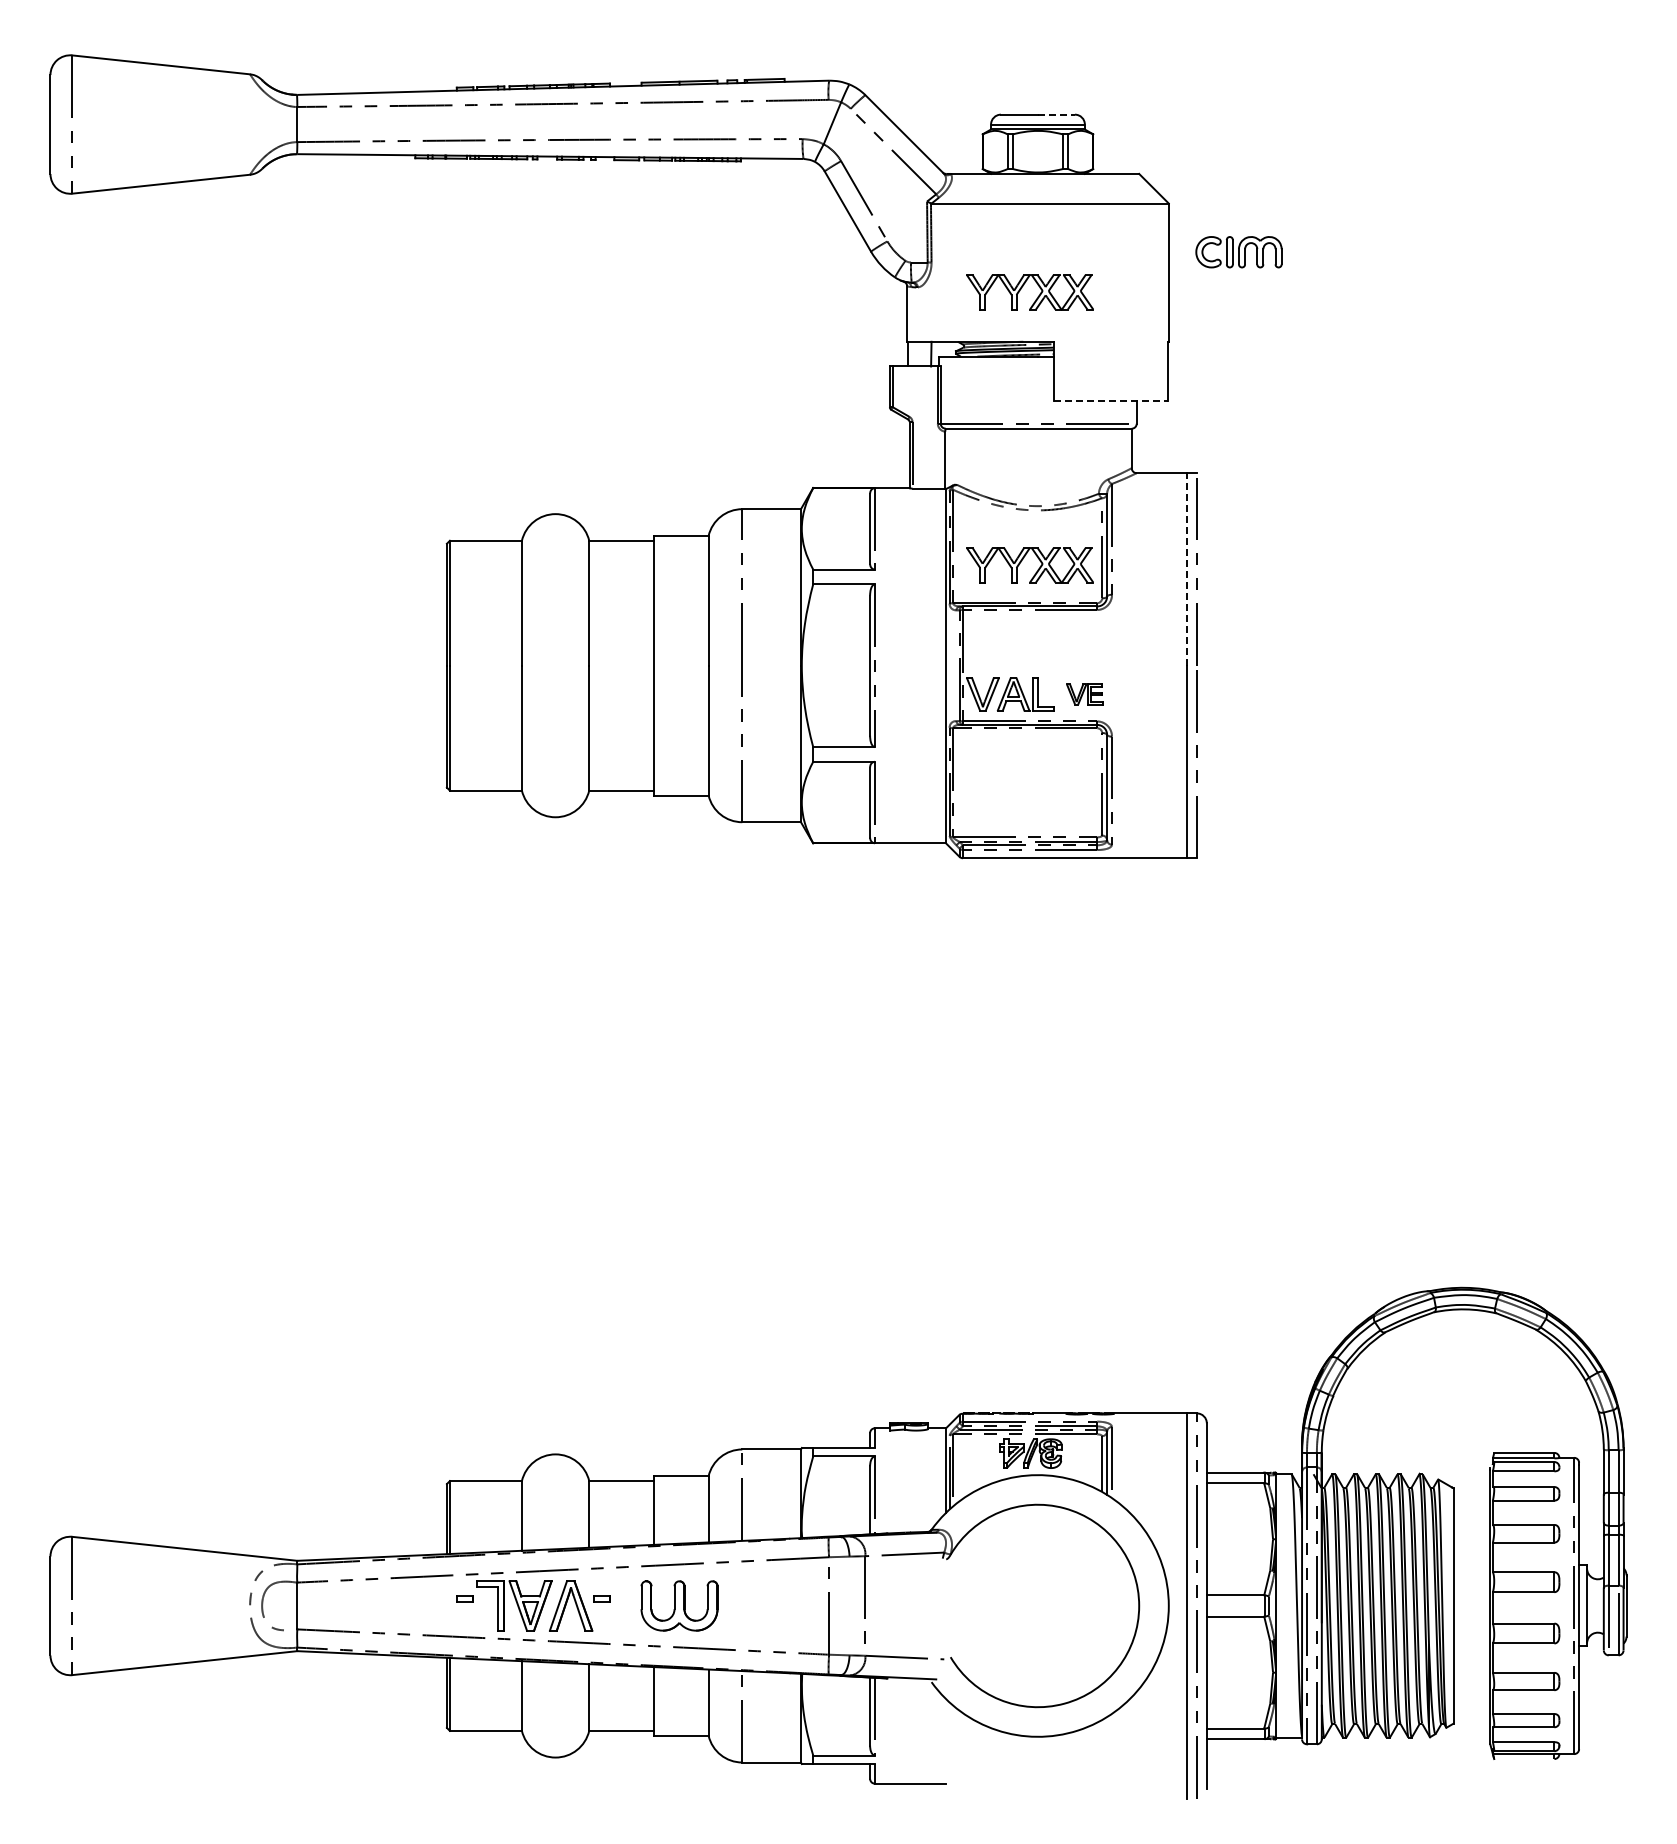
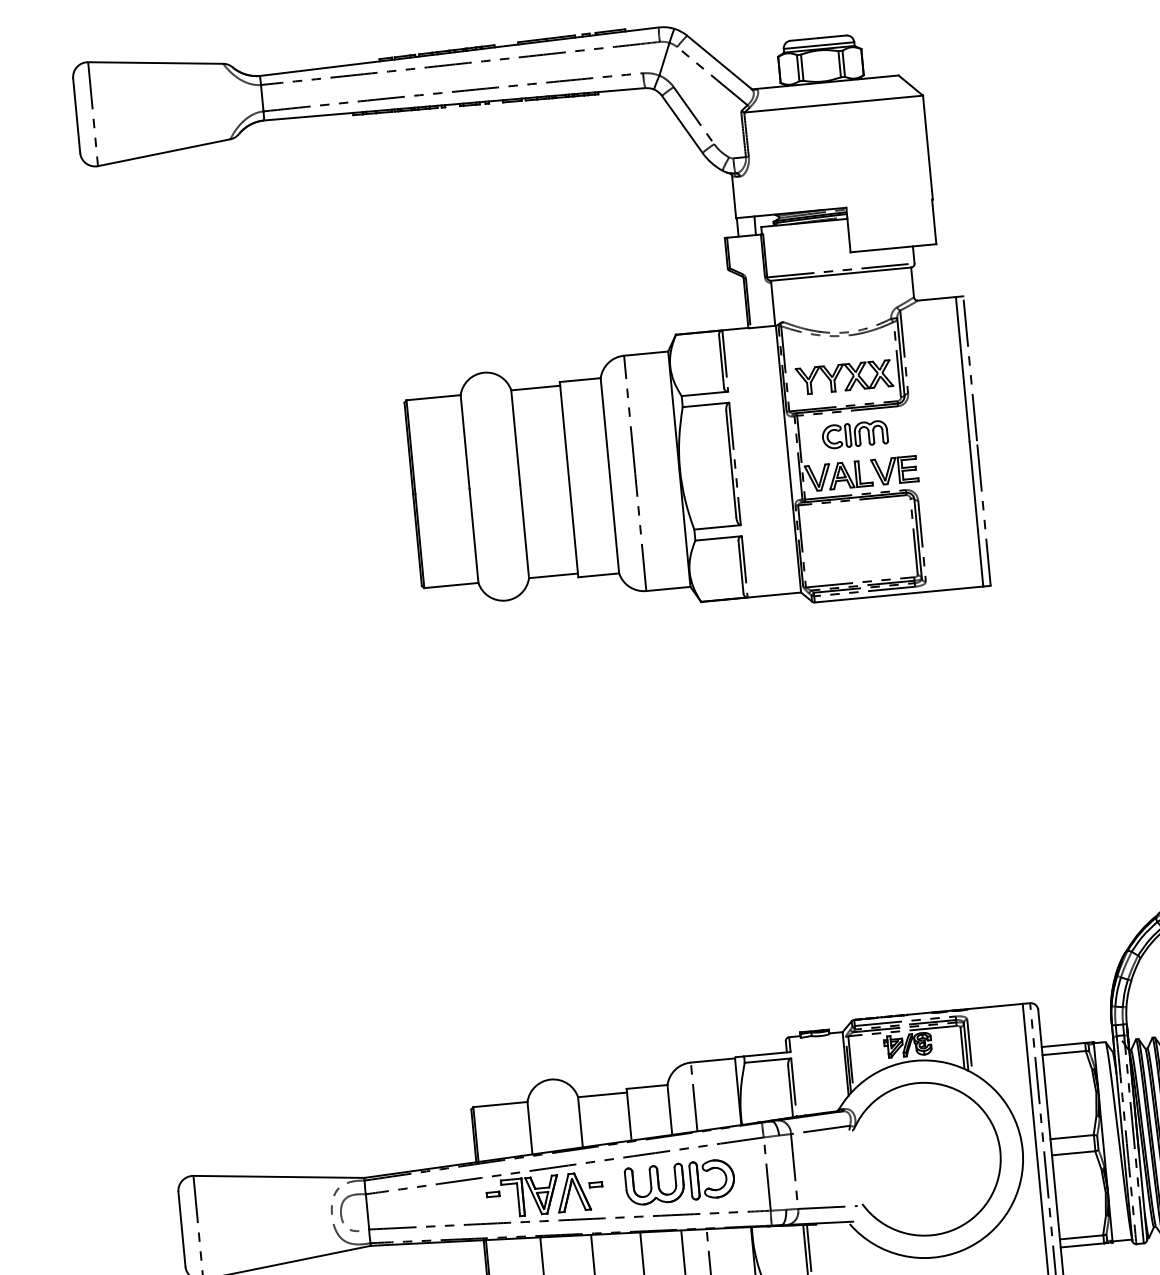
line: (1056, 114) -> (832, 36), dashed -> solid
part: (1238, 252) -> (854, 435), moved
part: (1023, 286) -> (819, 168), removed
line: (1111, 401) -> (894, 248), dashed -> solid
line: (1187, 568) -> (963, 368), dashed -> solid
part: (1084, 694) -> (894, 470), size x1.67
part: (752, 1594) -> (708, 1170), added

